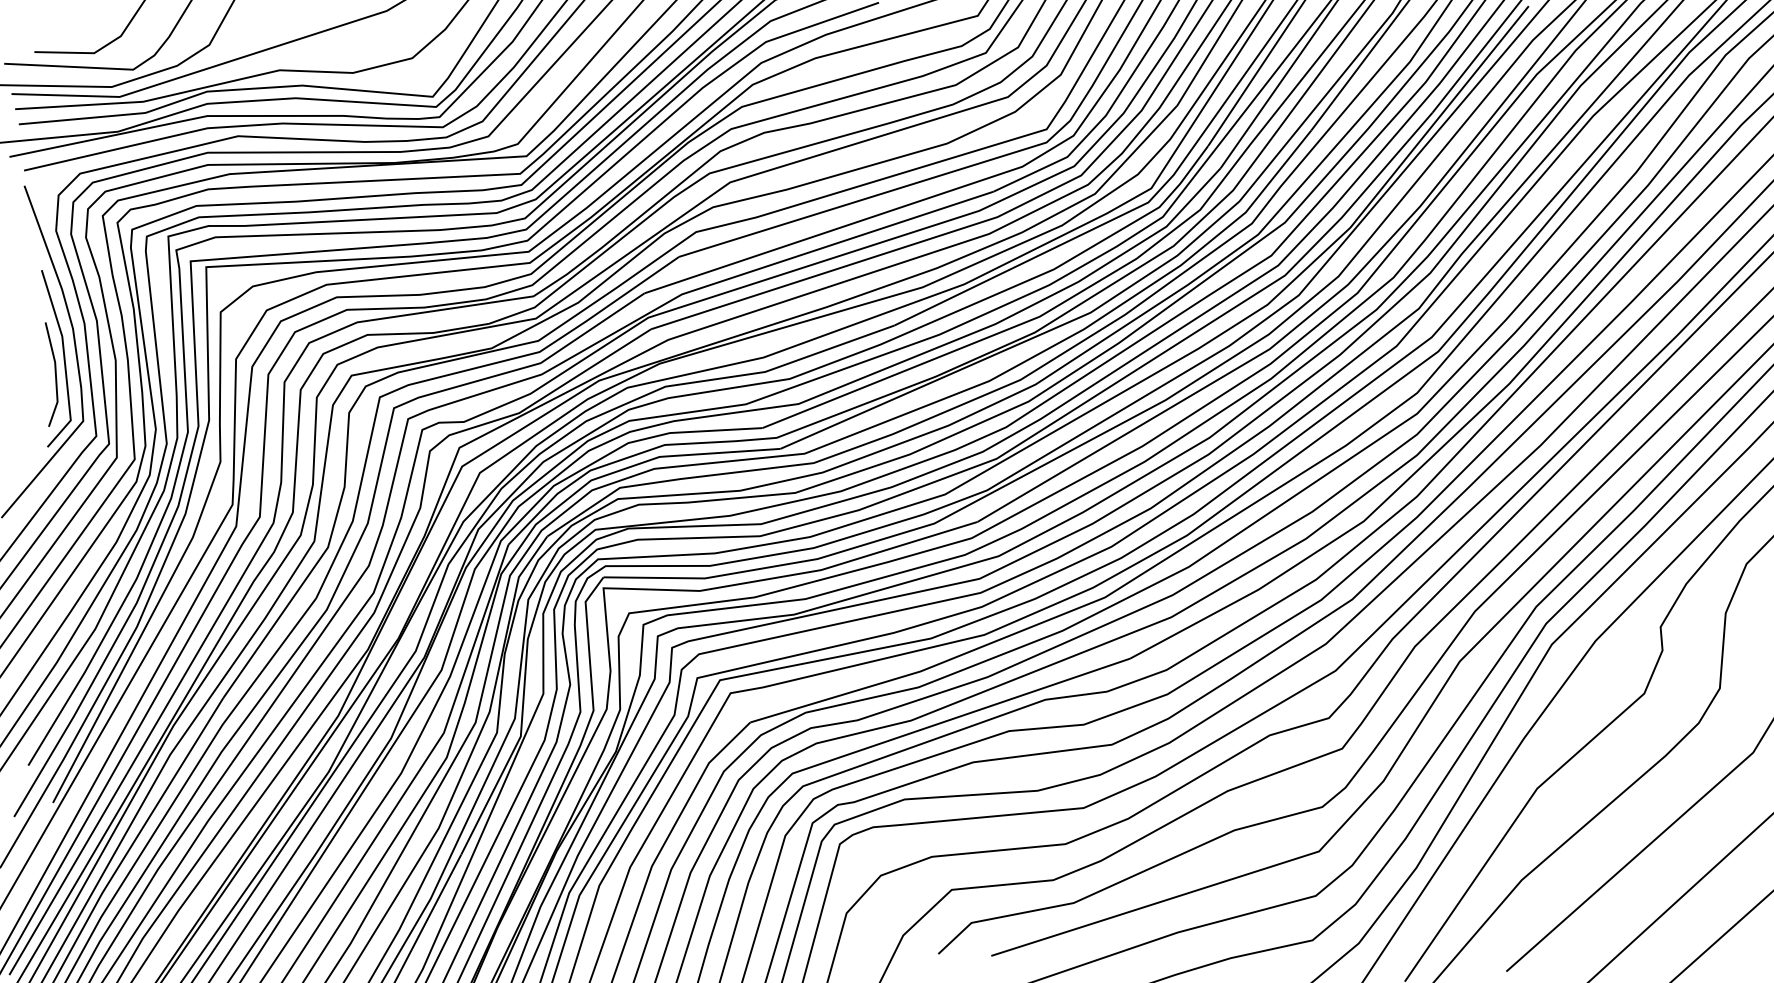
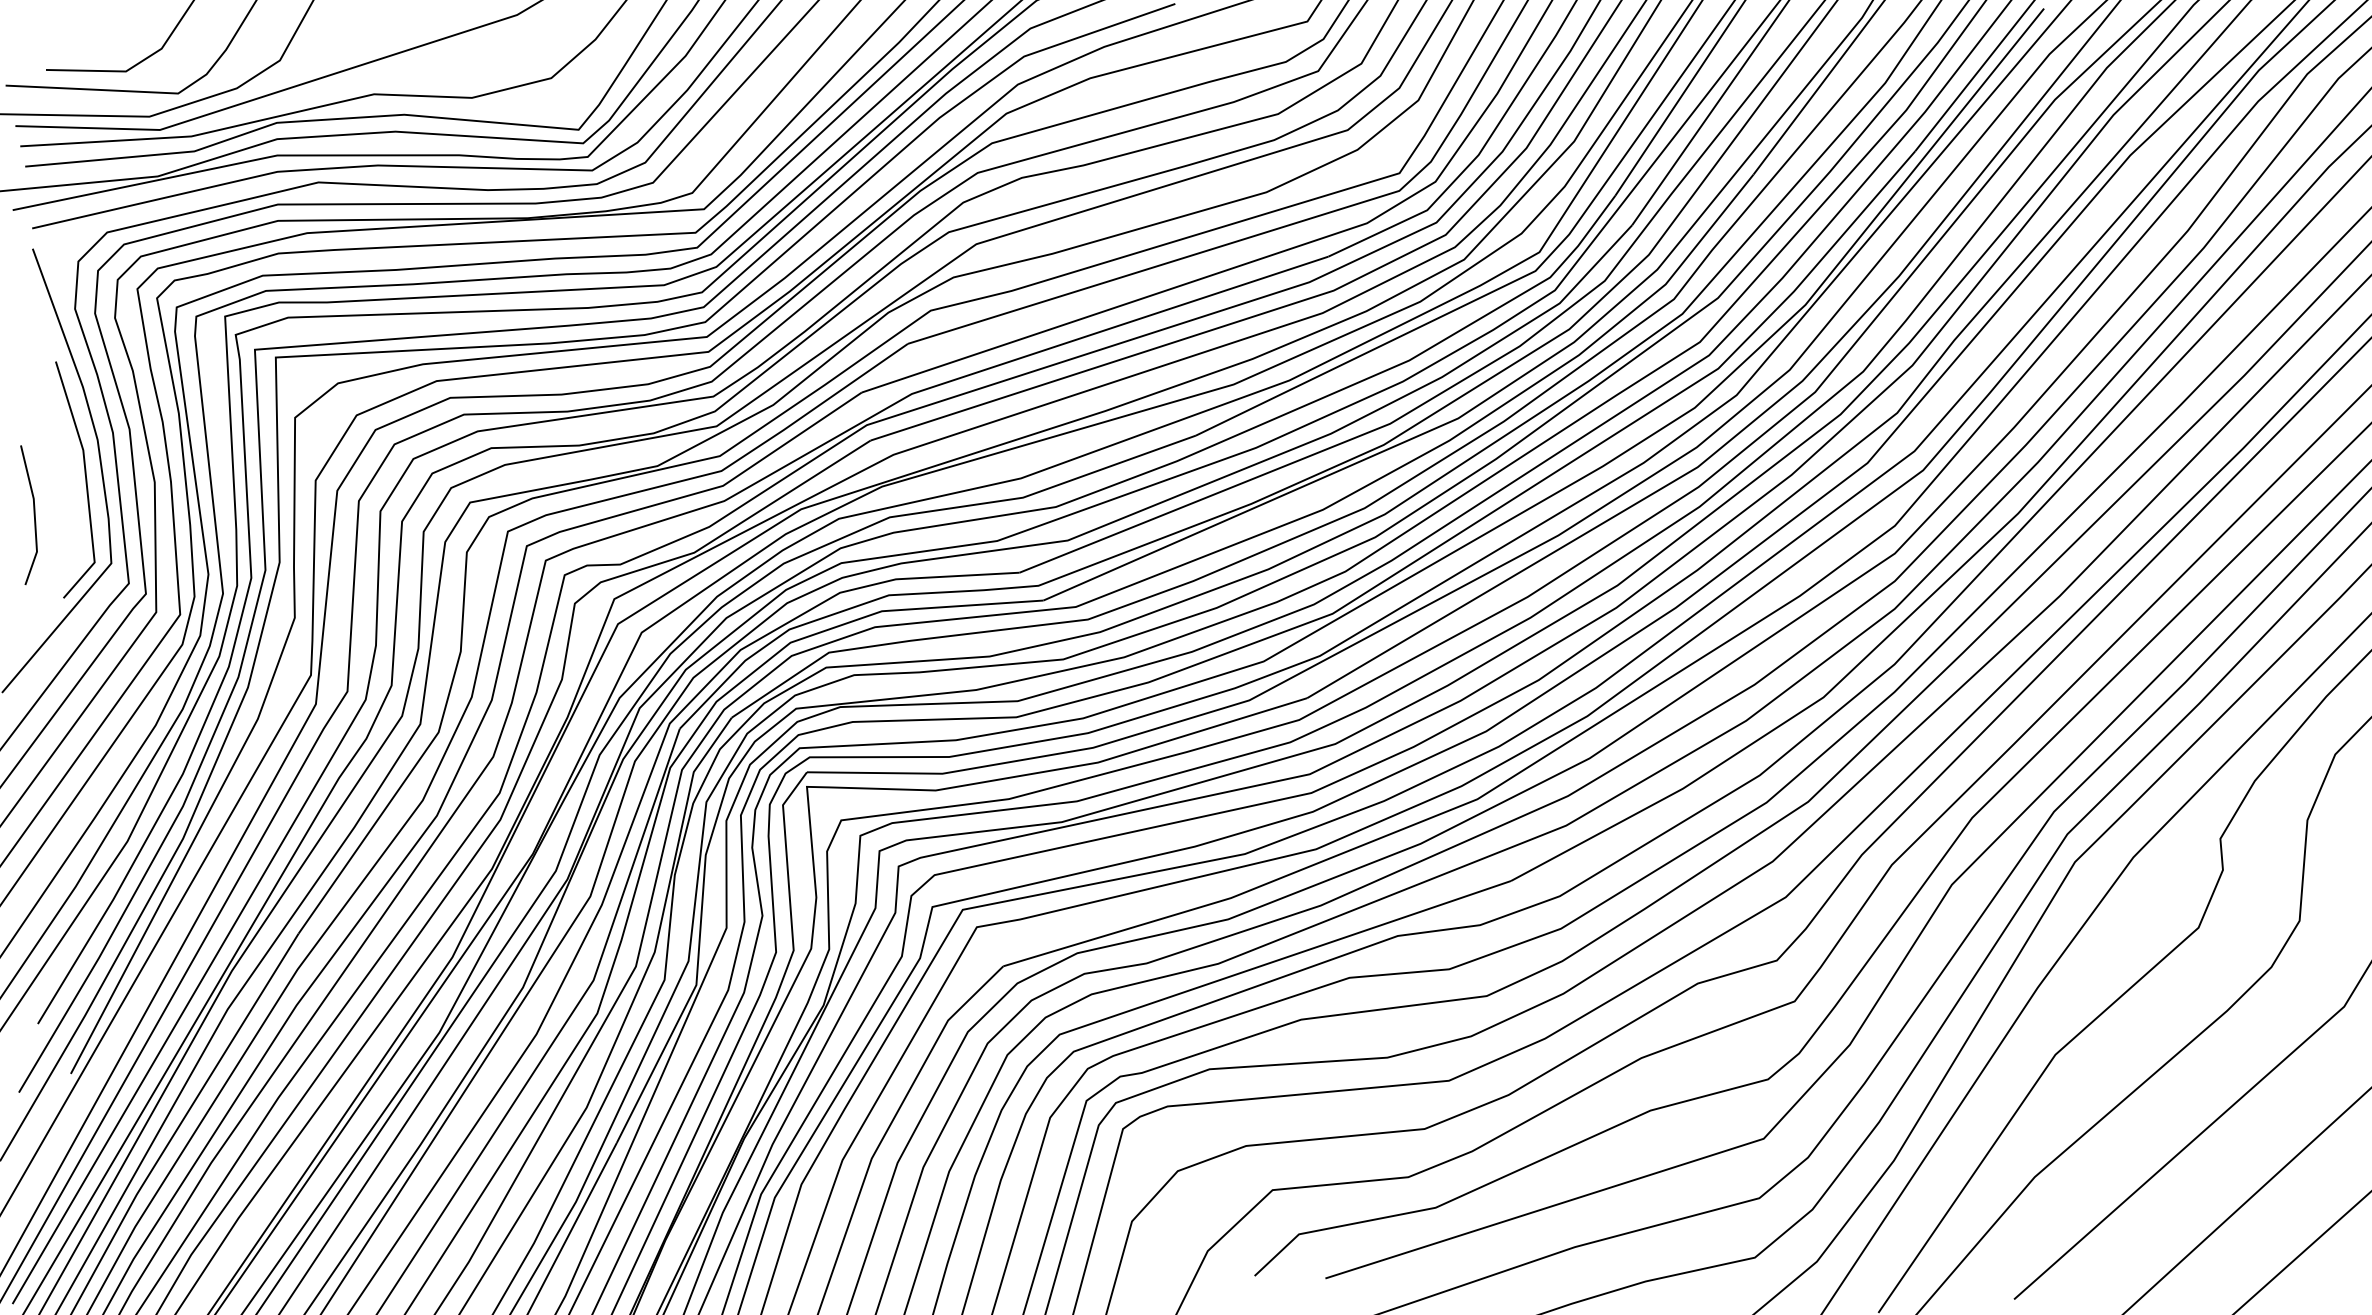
line: (54, 374) -> (33, 514), moved

